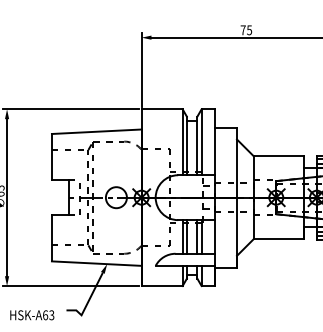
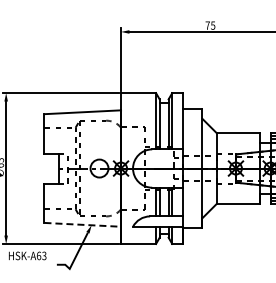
line: (97, 263) -> (83, 224), solid -> dashed
text: (32, 314) -> (27, 255), moved

